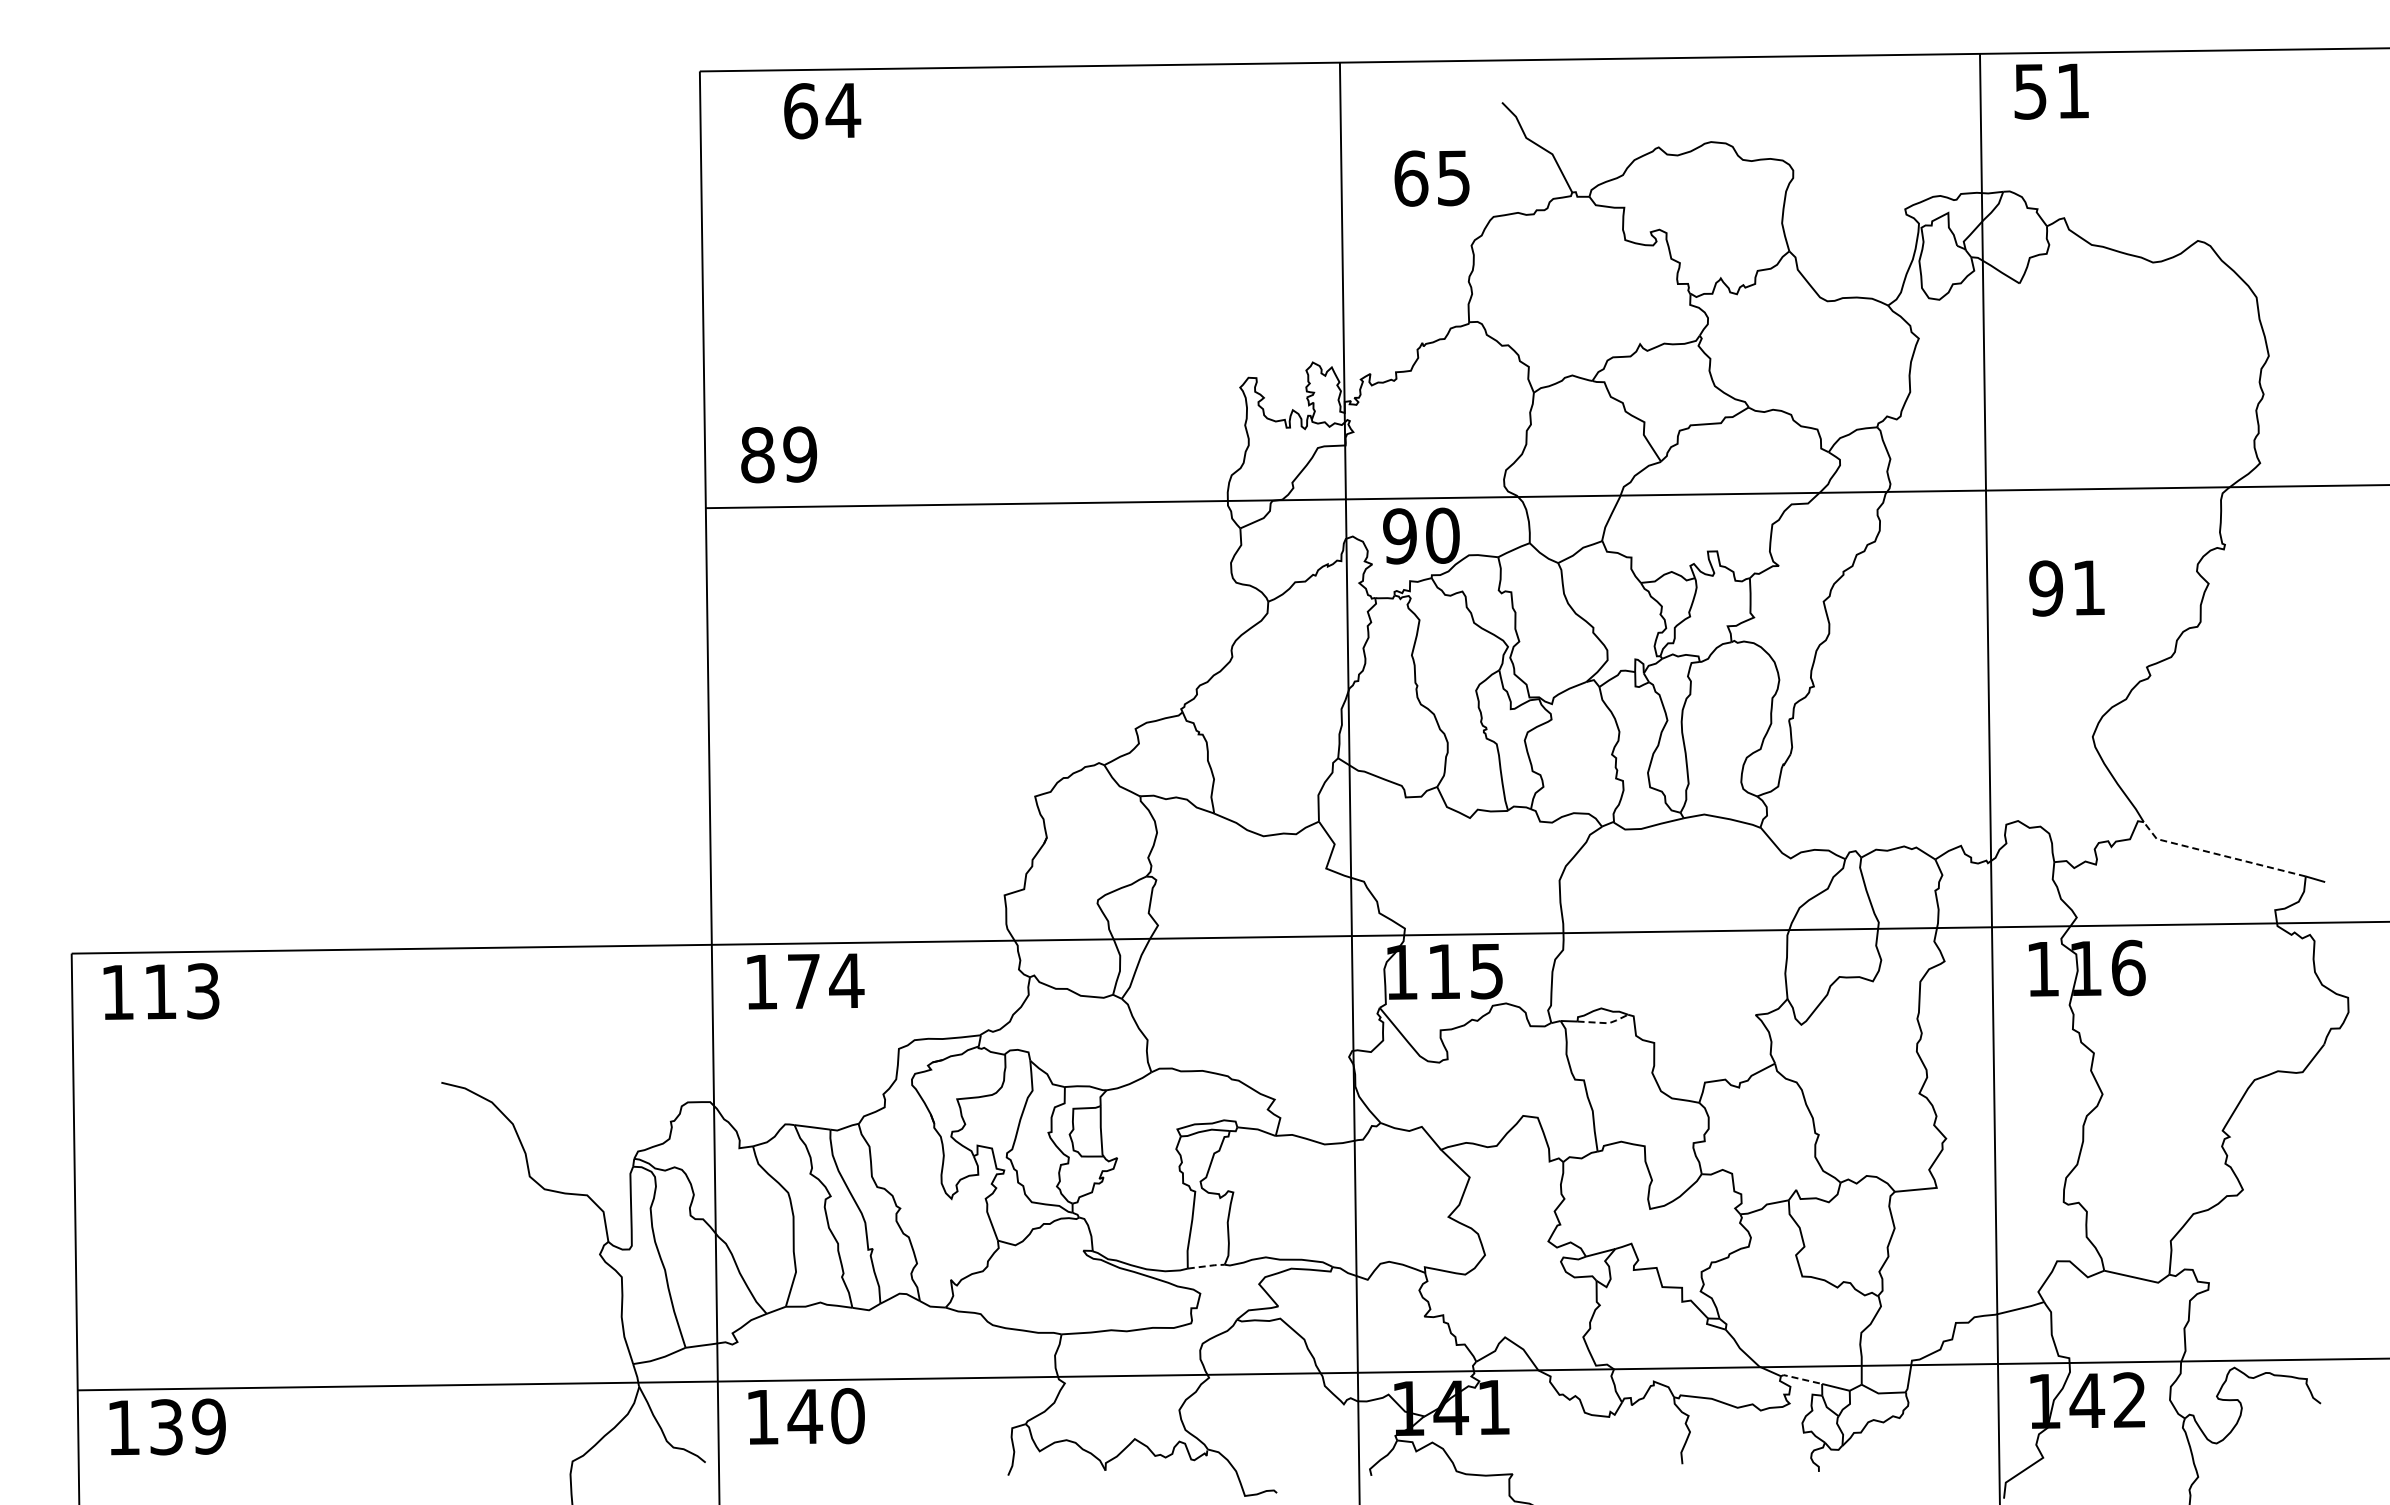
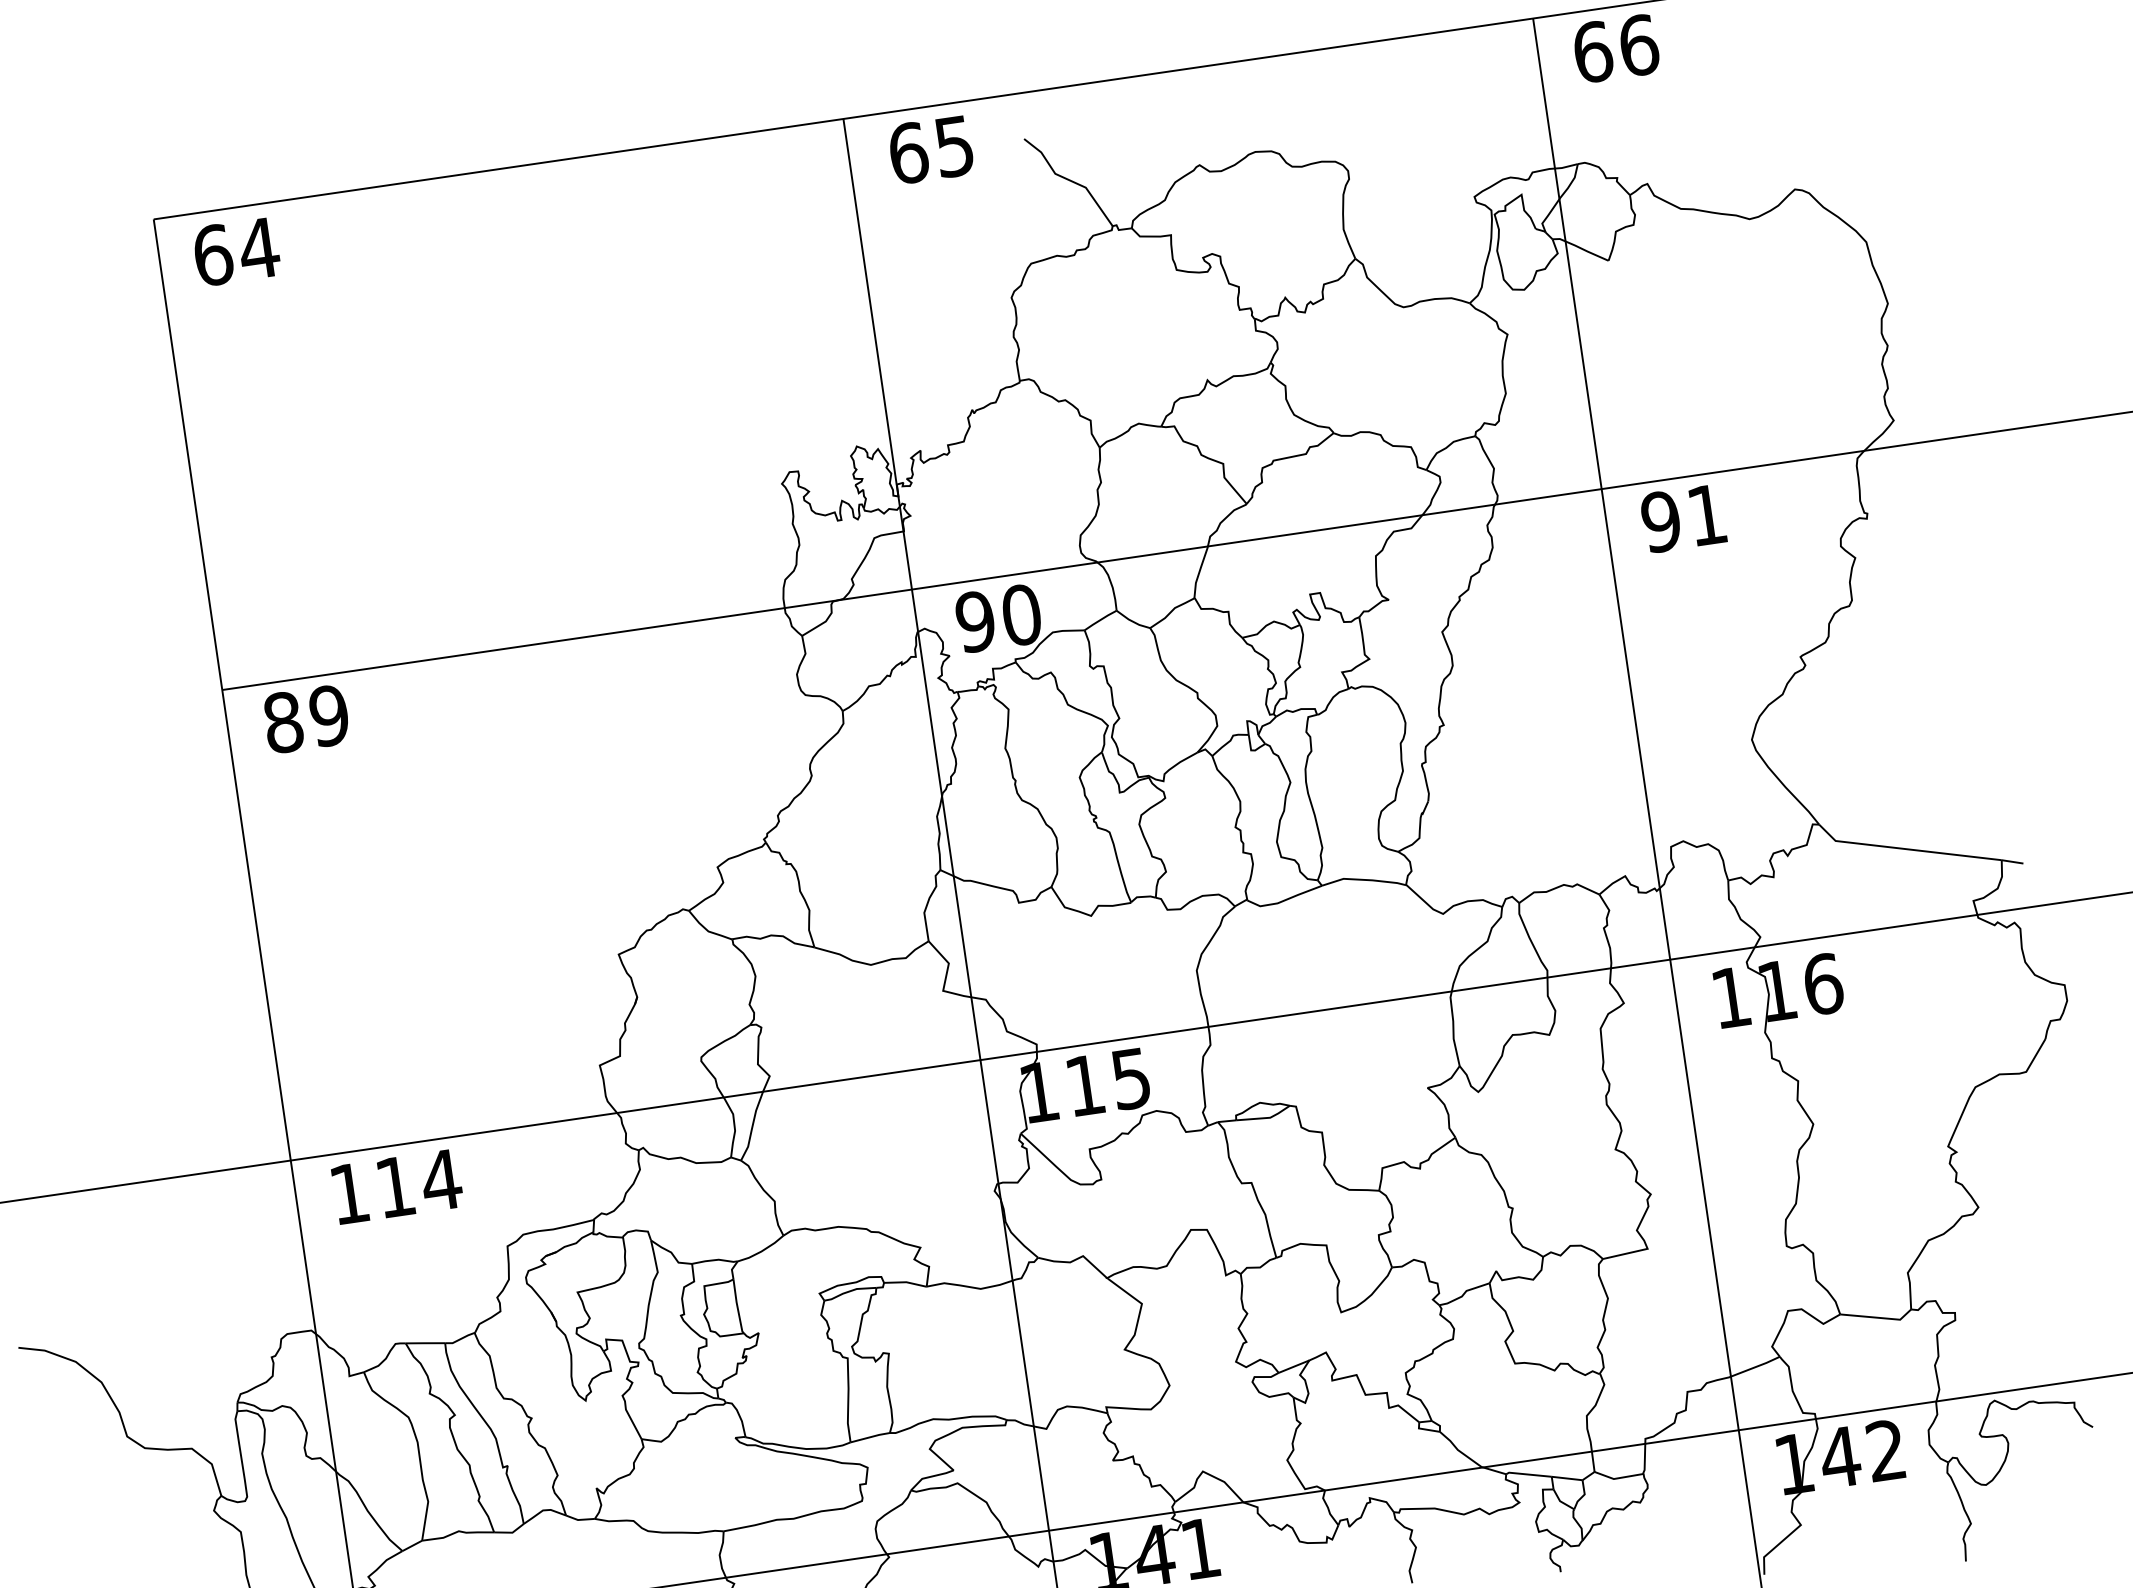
text: (2052, 90) -> (1616, 47), 51 -> 66
text: (822, 111) -> (236, 252), moved
text: (1431, 178) -> (930, 150), moved
text: (778, 454) -> (305, 718), moved
text: (2066, 588) -> (1683, 518), moved
line: (2219, 854) -> (1905, 848), dashed -> solid
text: (803, 981) -> (394, 1187), 174 -> 114
line: (1604, 1023) -> (1265, 1118), dashed -> solid
line: (1207, 1266) -> (871, 1437), dashed -> solid
line: (1801, 1379) -> (1528, 1474), dashed -> solid

